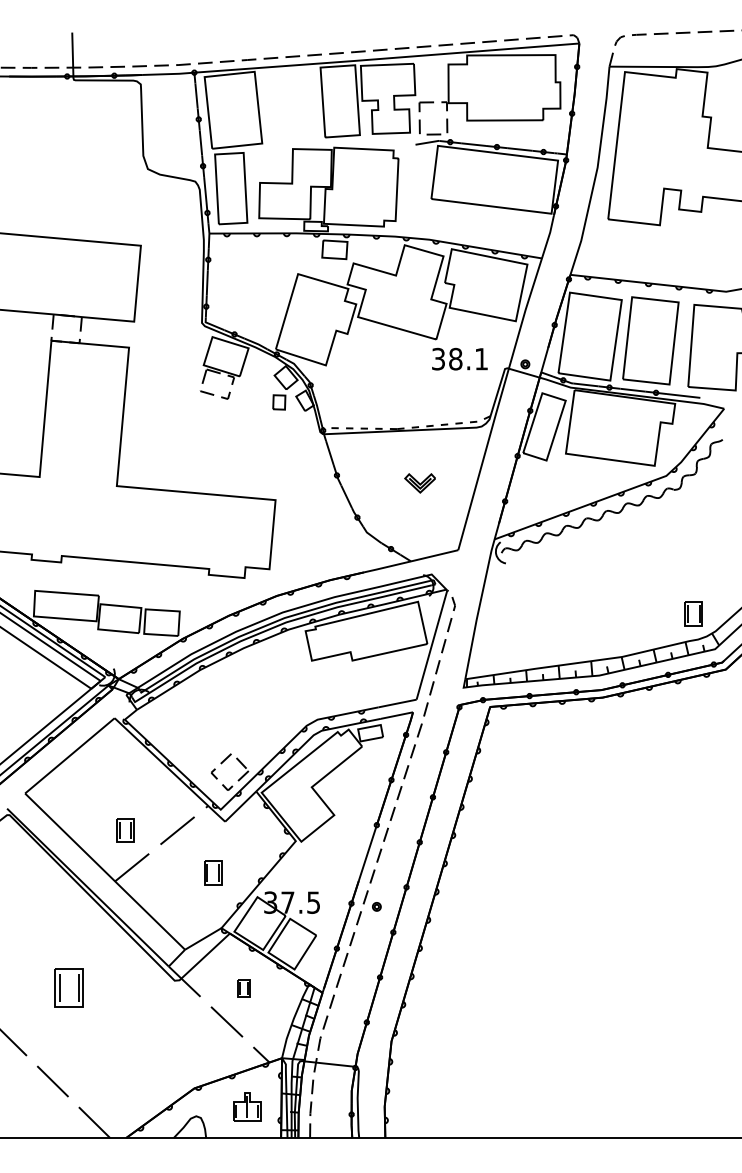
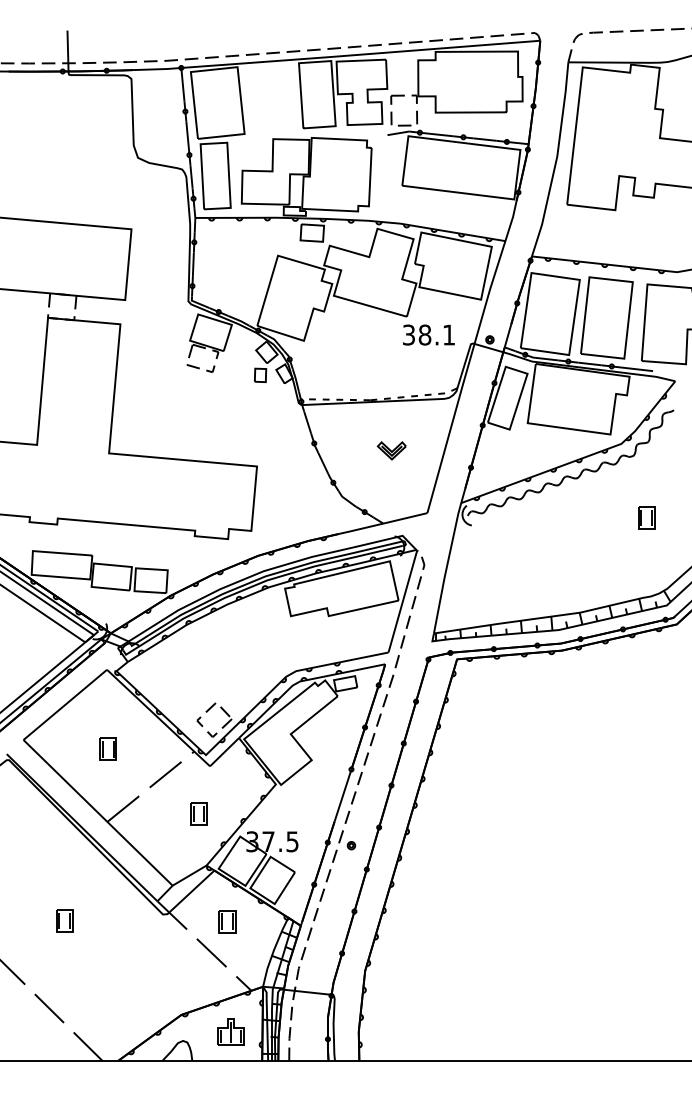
part: (693, 613) -> (646, 517), moved
part: (124, 829) -> (107, 748), moved
part: (69, 987) -> (64, 920), size x0.62
part: (243, 988) -> (227, 921), size x1.43

